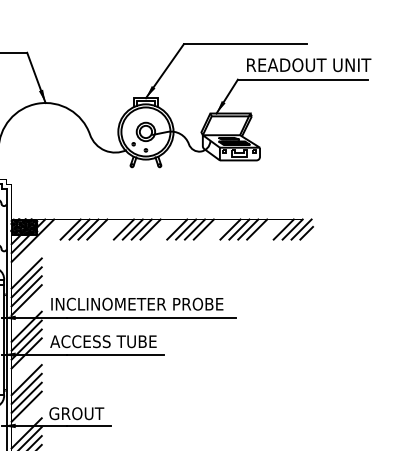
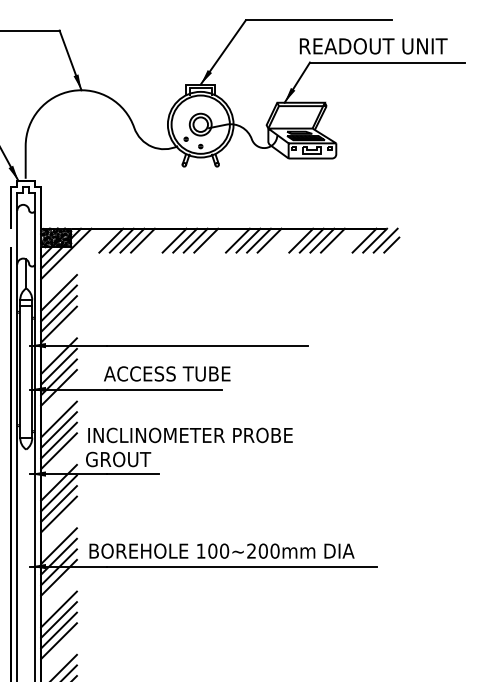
text: (308, 65) -> (373, 46), moved
text: (137, 304) -> (190, 435), moved
text: (103, 341) -> (167, 373), moved

